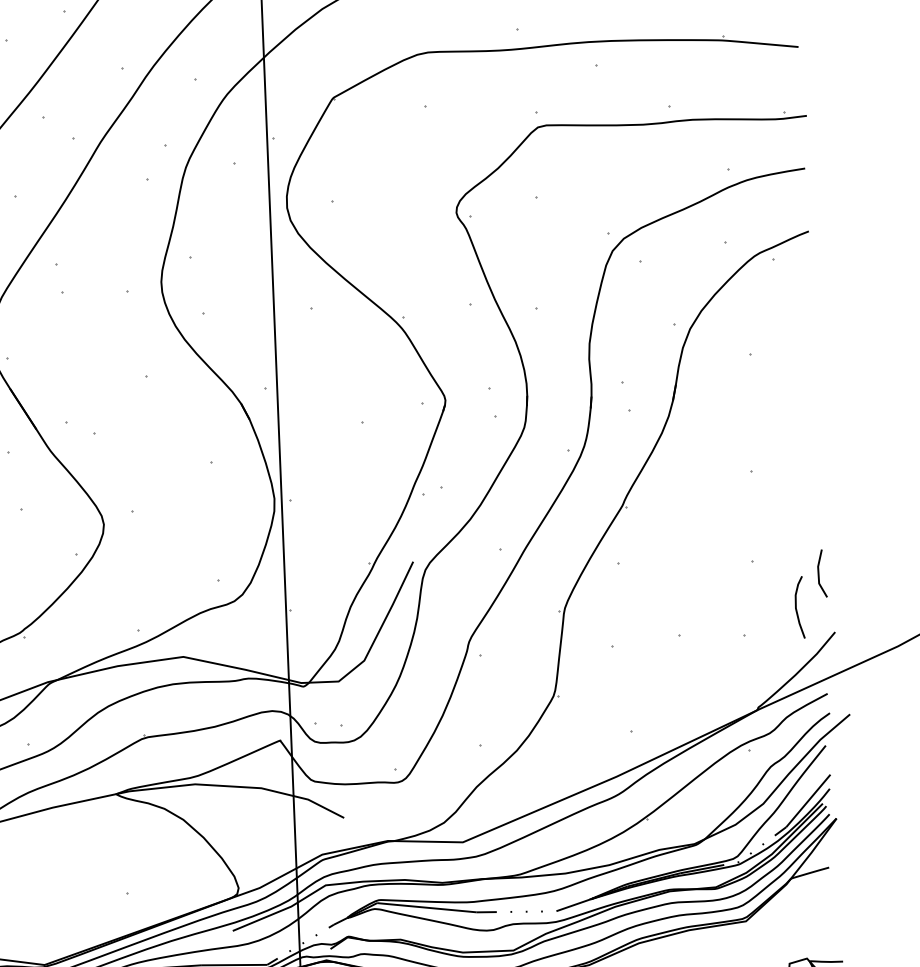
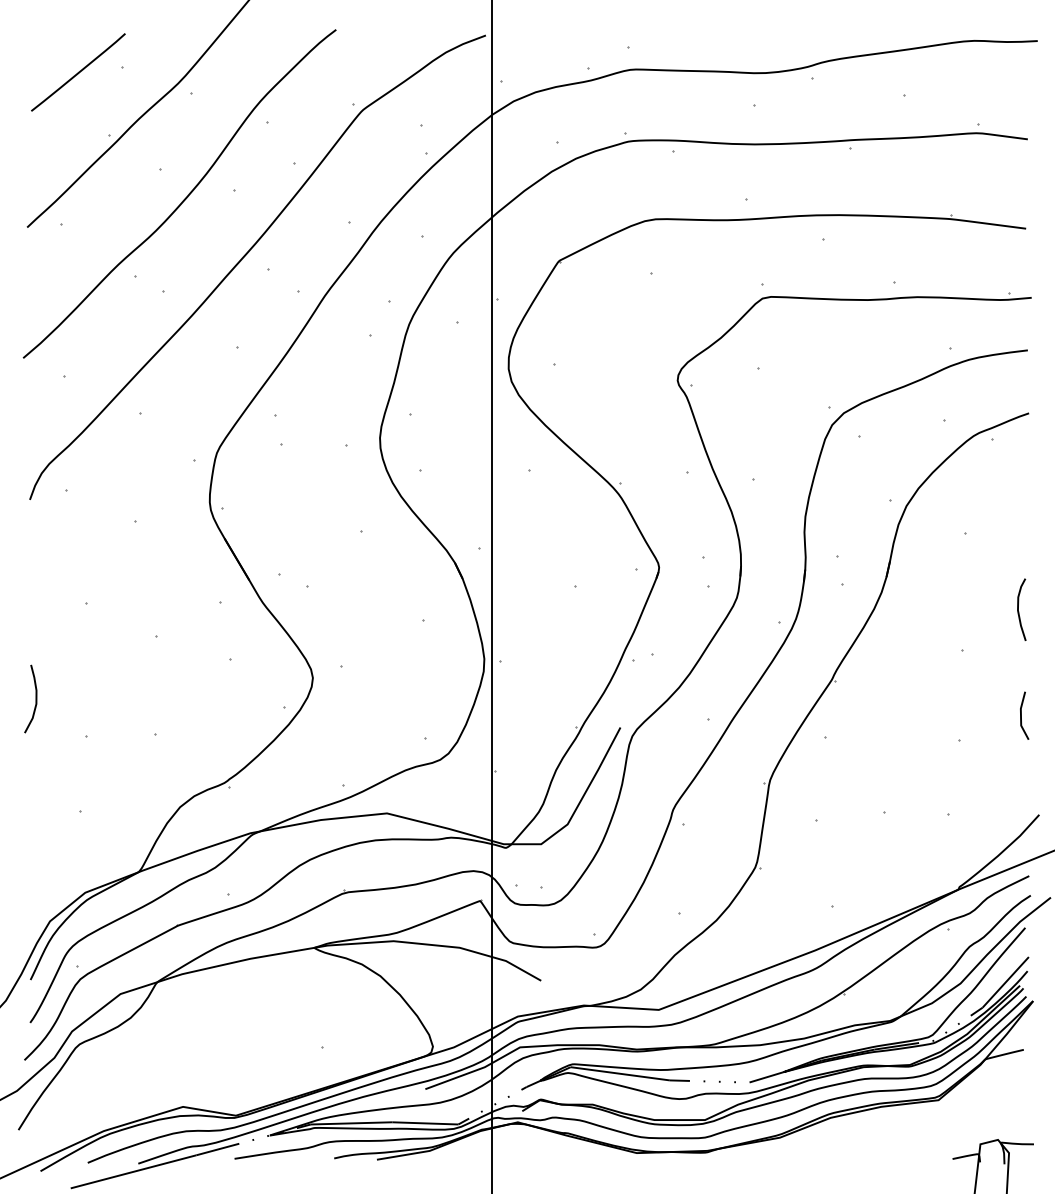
line: (819, 573) -> (1021, 715), moved
curve: (797, 609) -> (1019, 611), moved

